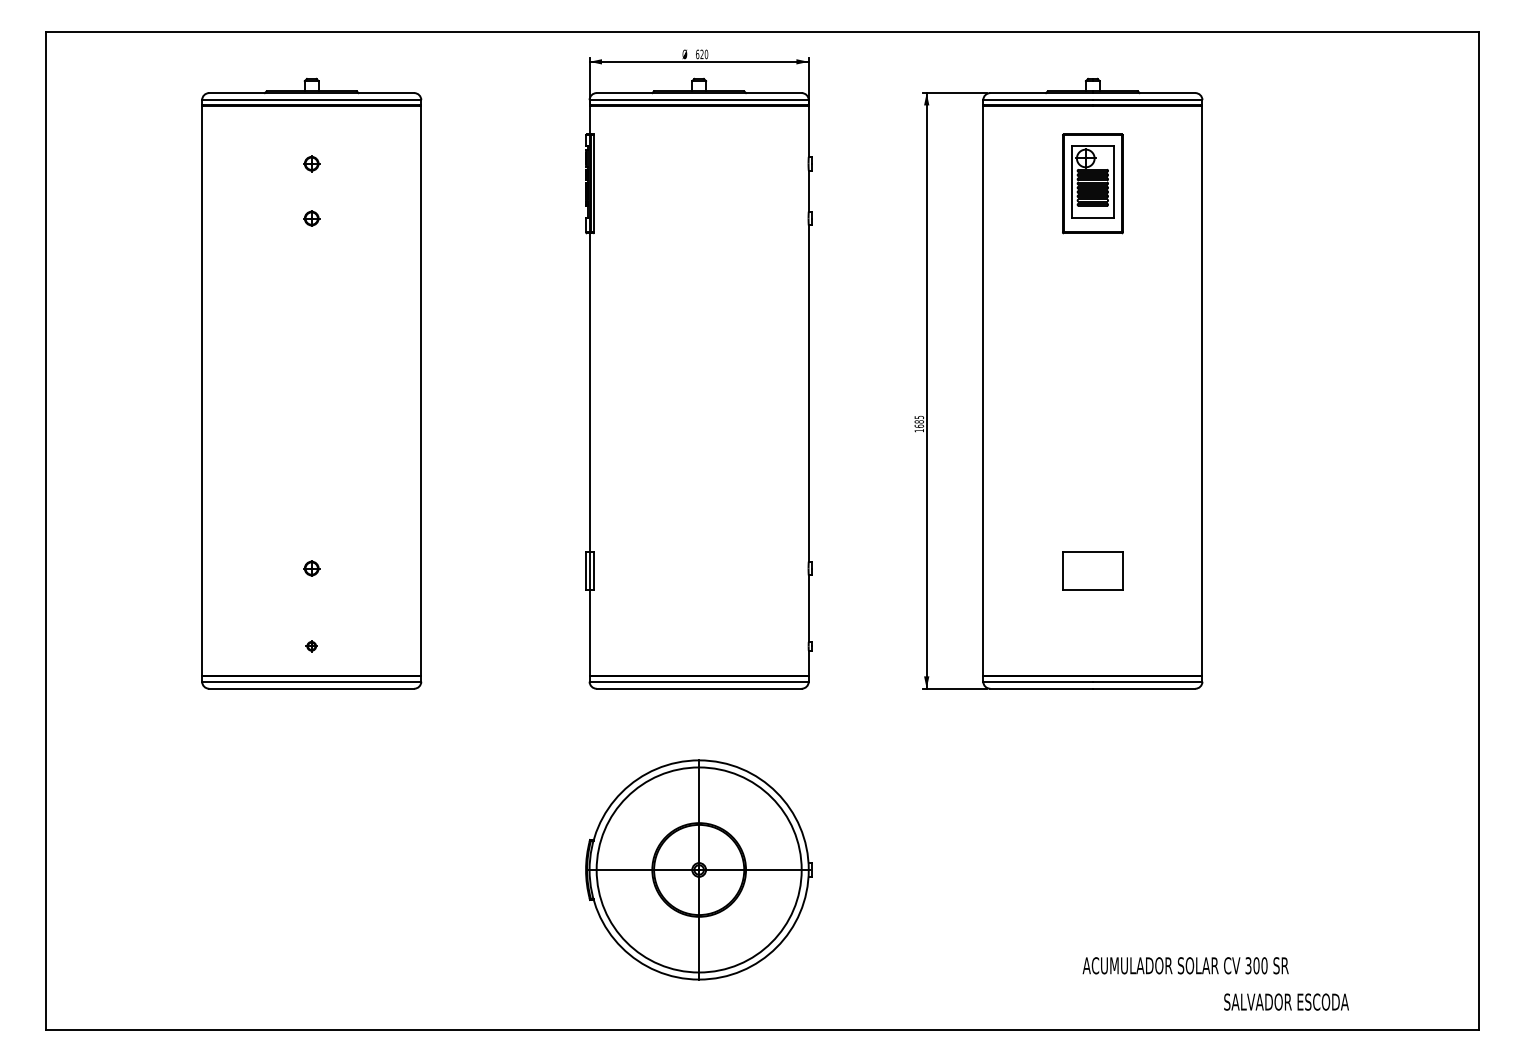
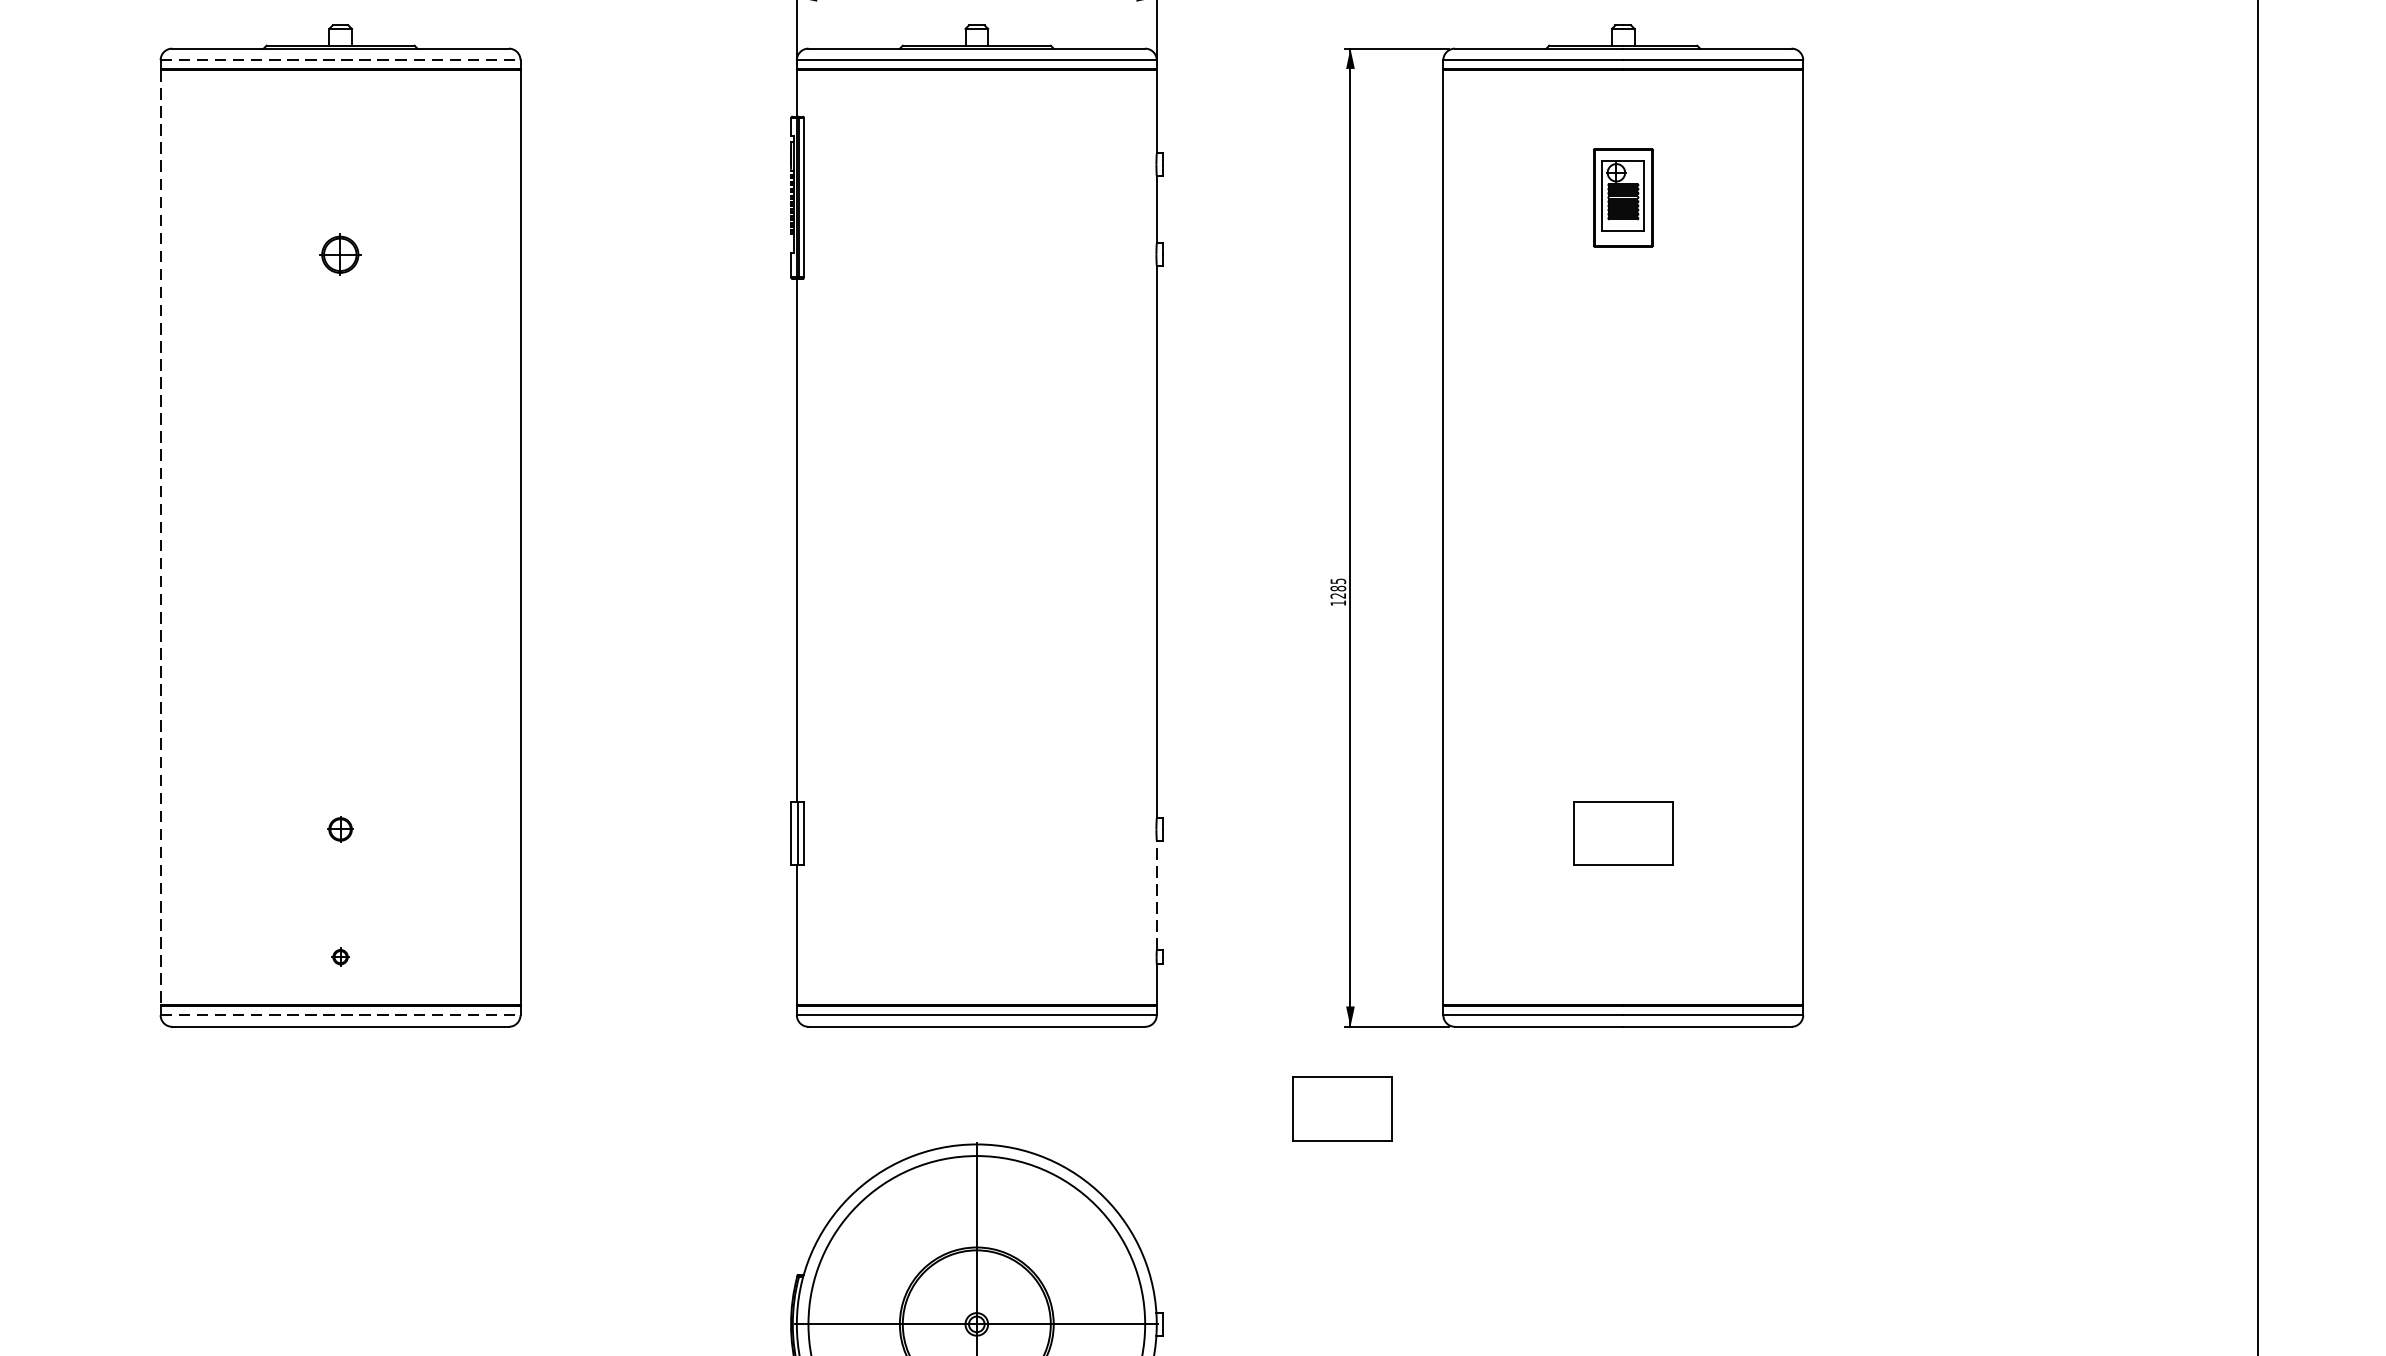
line: (311, 100) -> (340, 60), solid -> dashed
part: (311, 163) -> (340, 164), removed
part: (1092, 183) -> (1622, 197), size x0.6
part: (311, 218) -> (340, 254), size x1.6
line: (202, 390) -> (161, 537), solid -> dashed
text: (919, 425) -> (1338, 594), 1685 -> 1285
line: (808, 608) -> (1156, 895), solid -> dashed
line: (311, 681) -> (340, 1014), solid -> dashed
part: (921, 738) -> (1341, 1108), added

